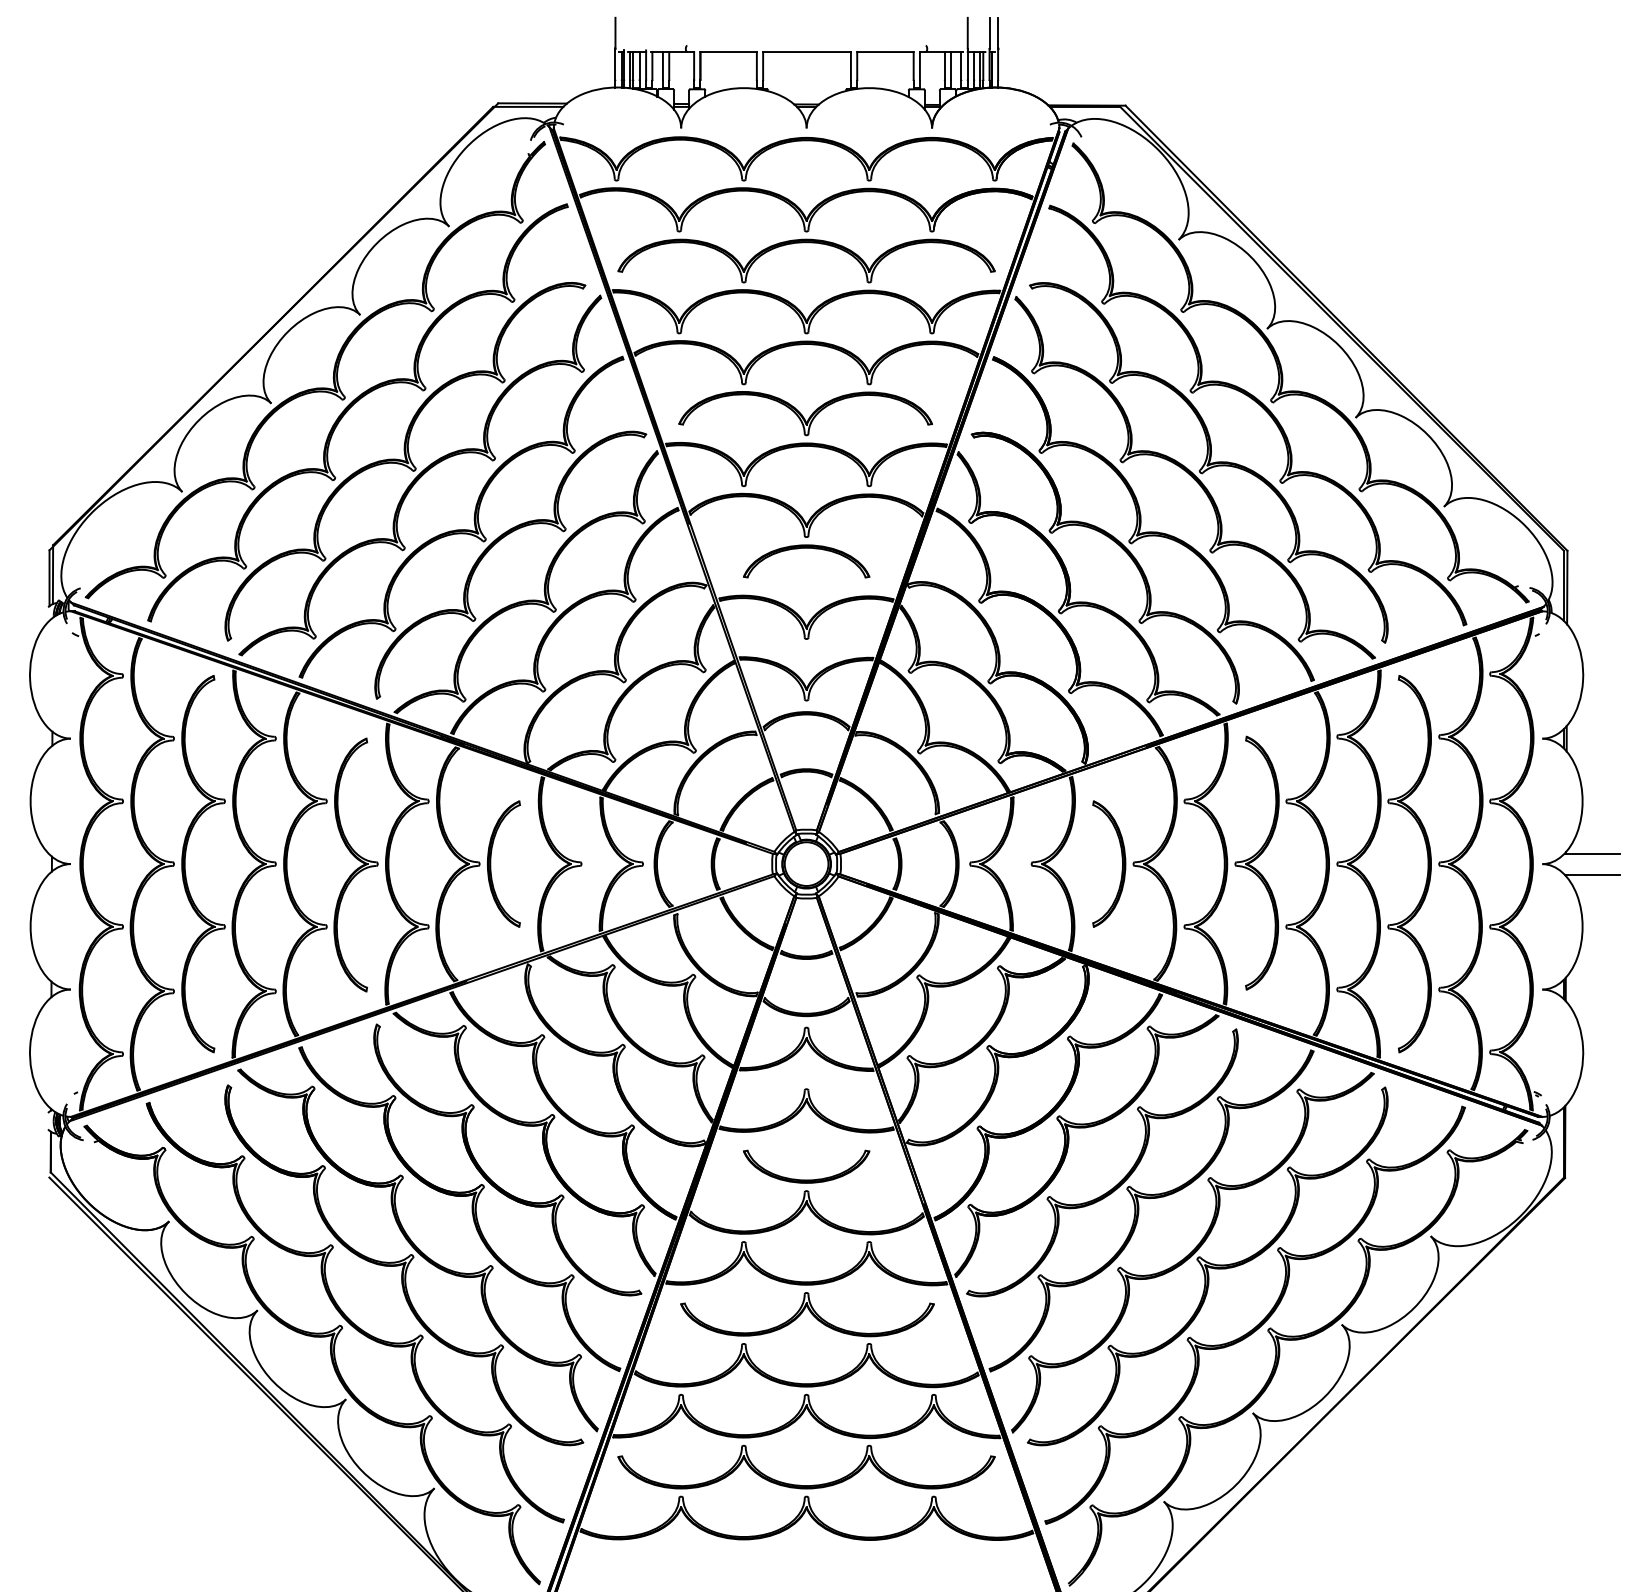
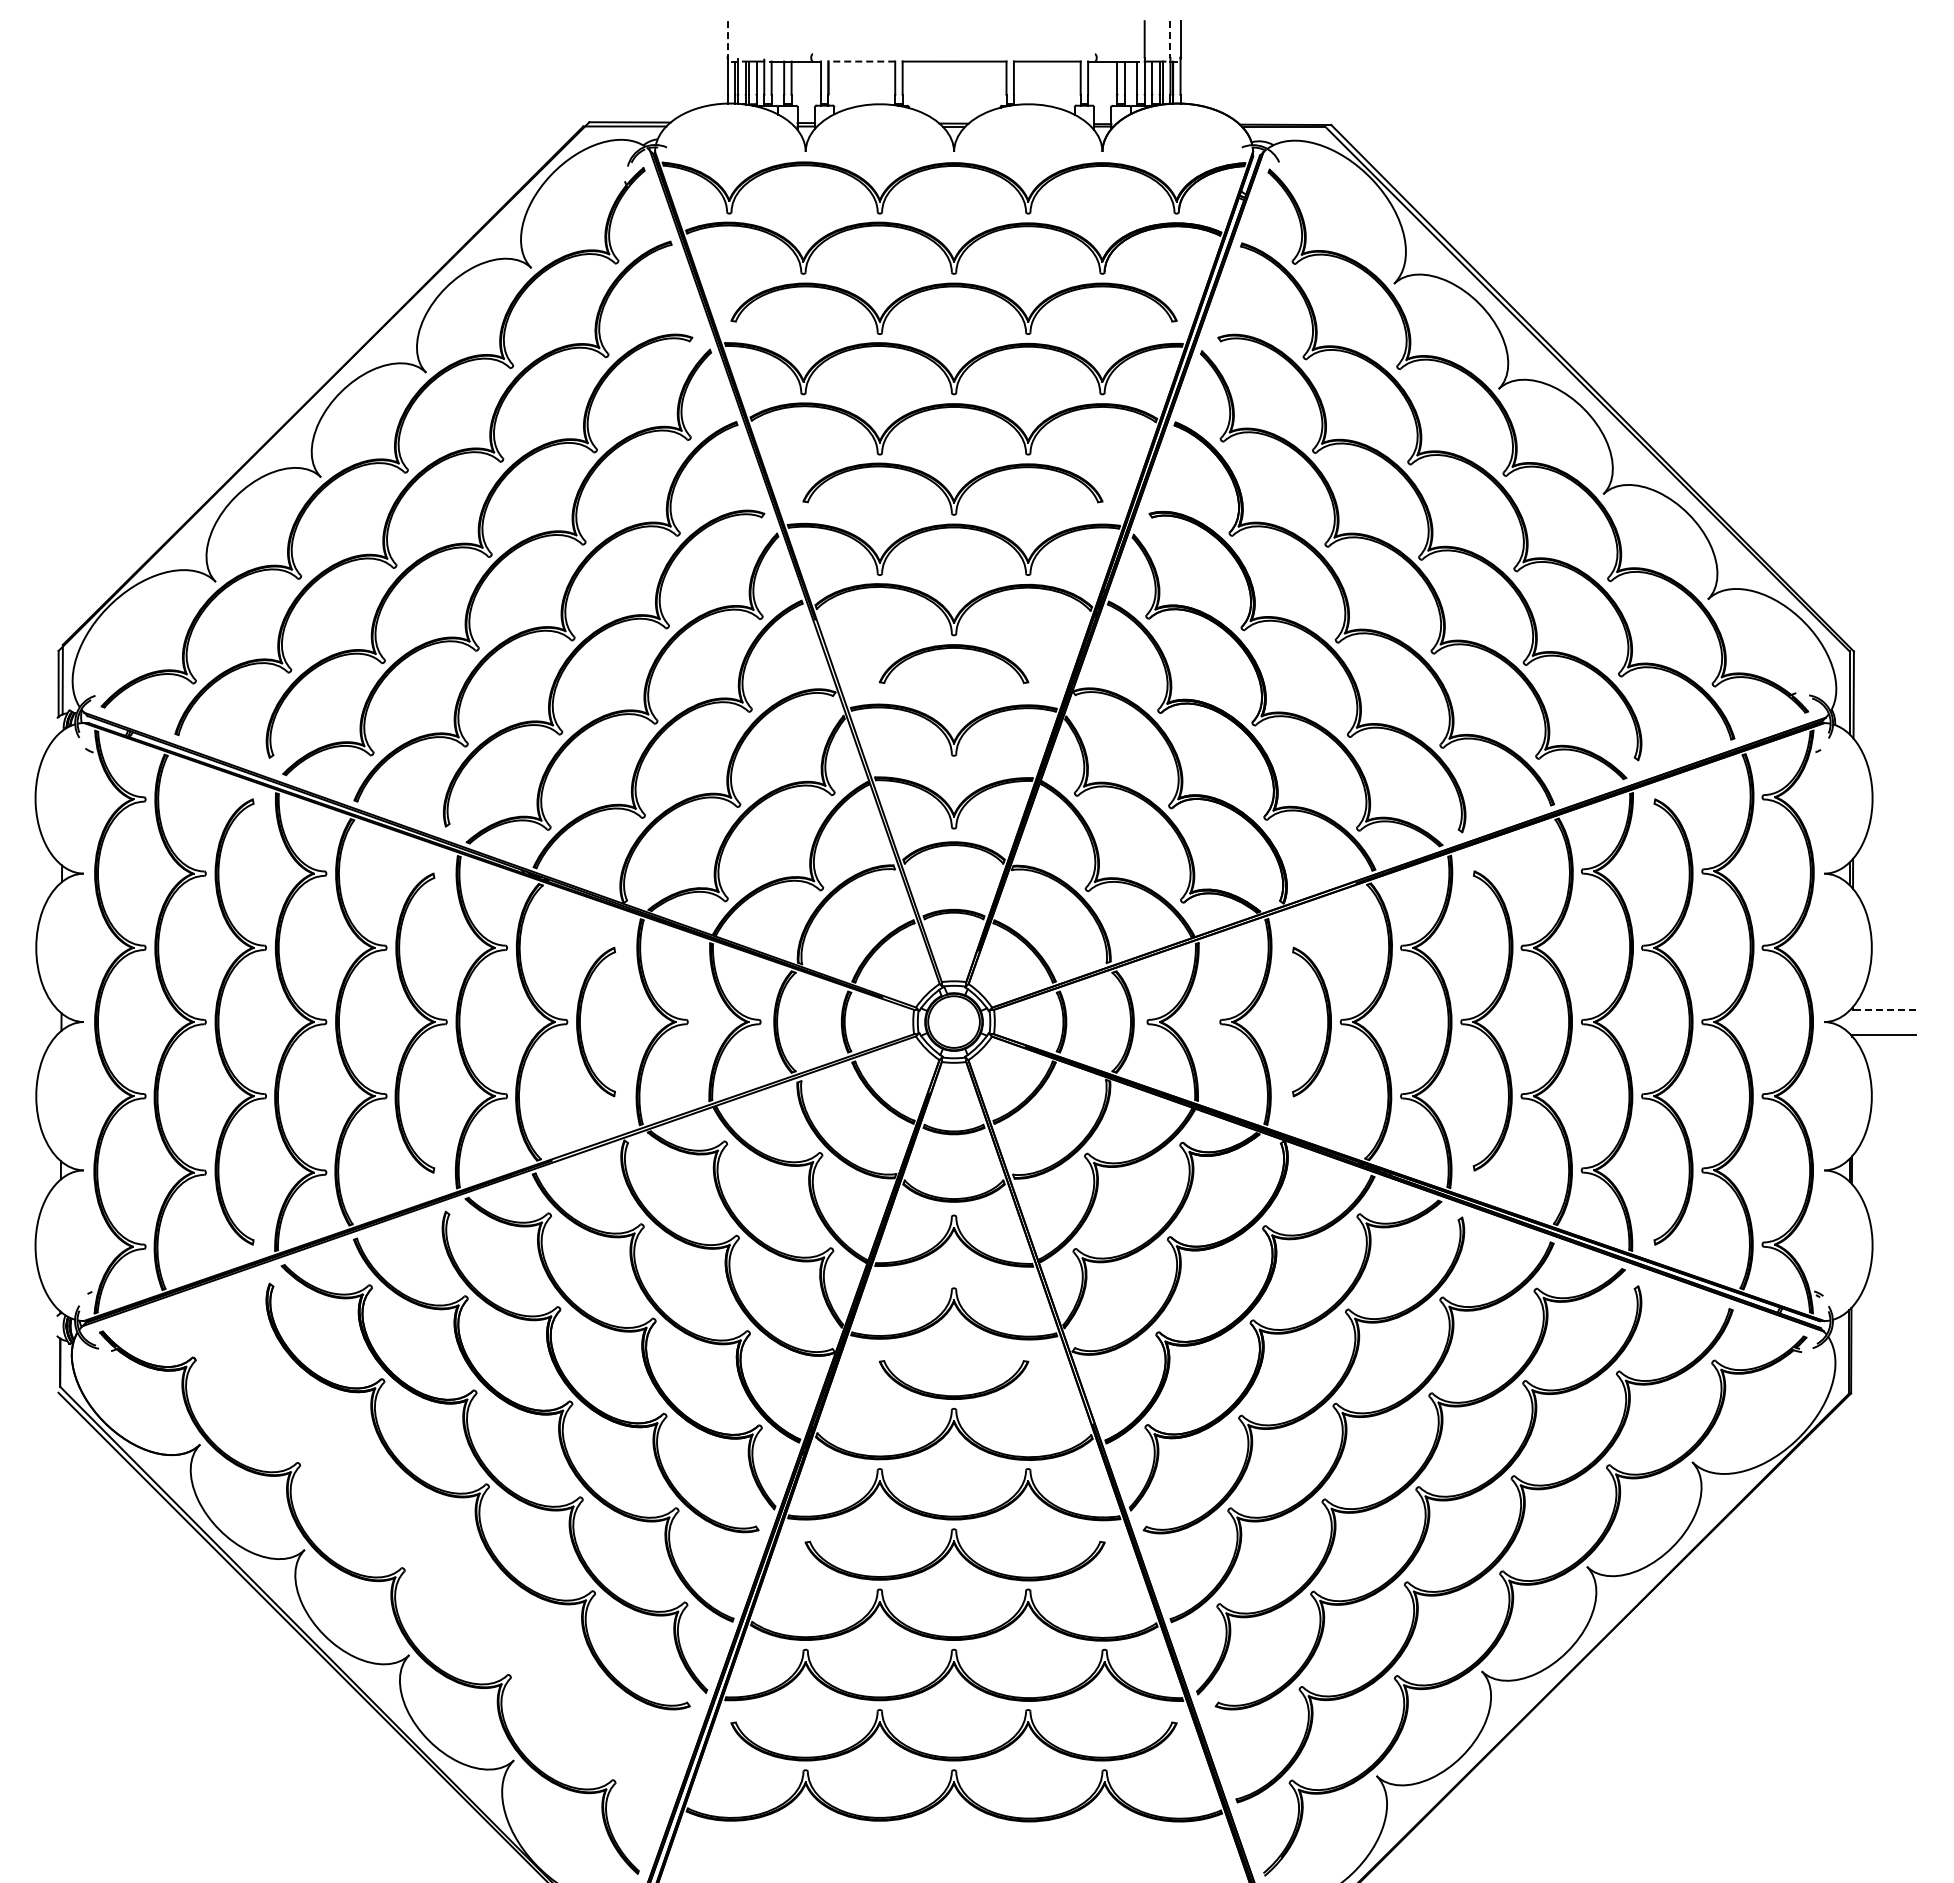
line: (615, 33) -> (728, 39), solid -> dashed
line: (989, 33) -> (1170, 39), solid -> dashed
line: (728, 51) -> (861, 61), solid -> dashed
line: (1592, 853) -> (1883, 1009), solid -> dashed
part: (349, 1318) -> (413, 1559), removed

